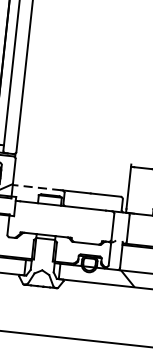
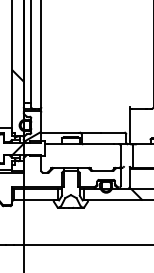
line: (37, 187) -> (60, 132), dashed -> solid

